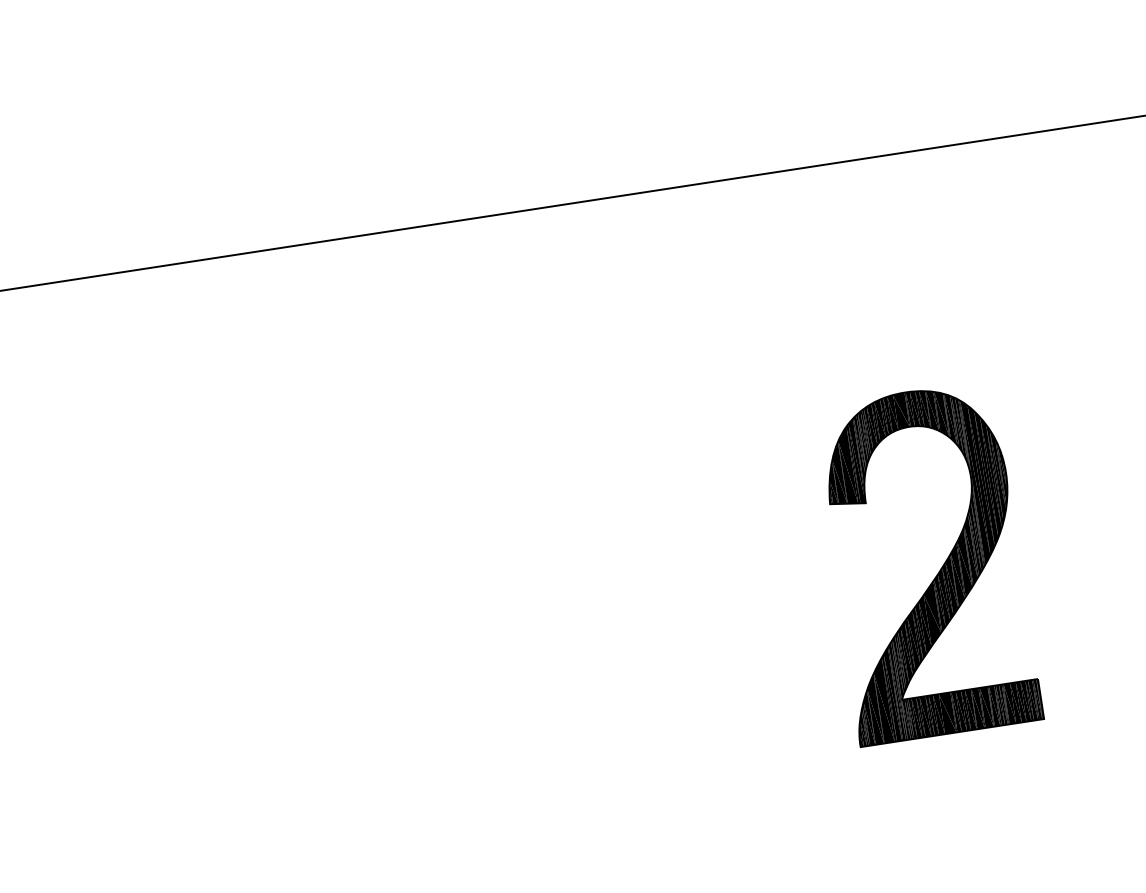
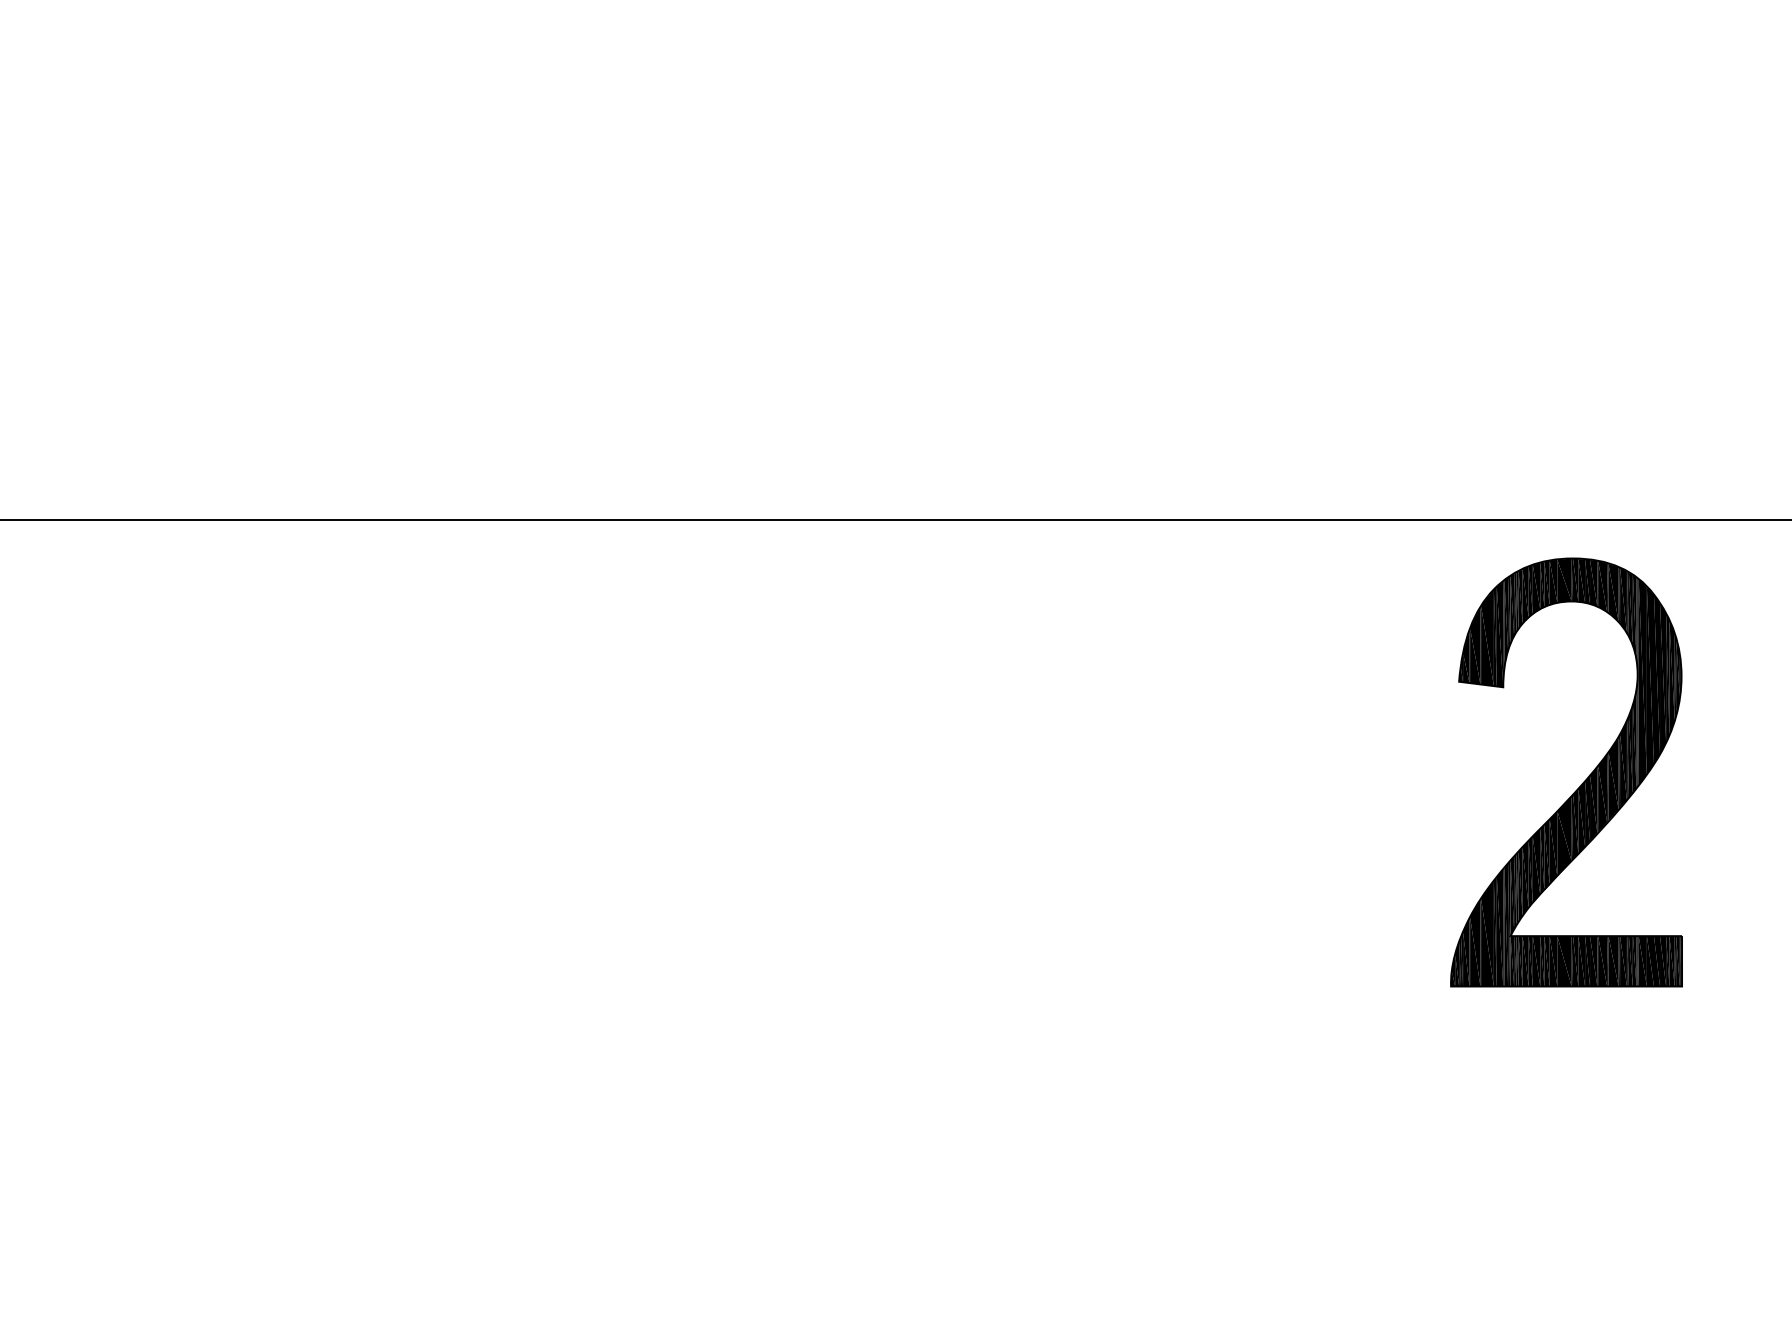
part: (939, 570) -> (1581, 783), moved

